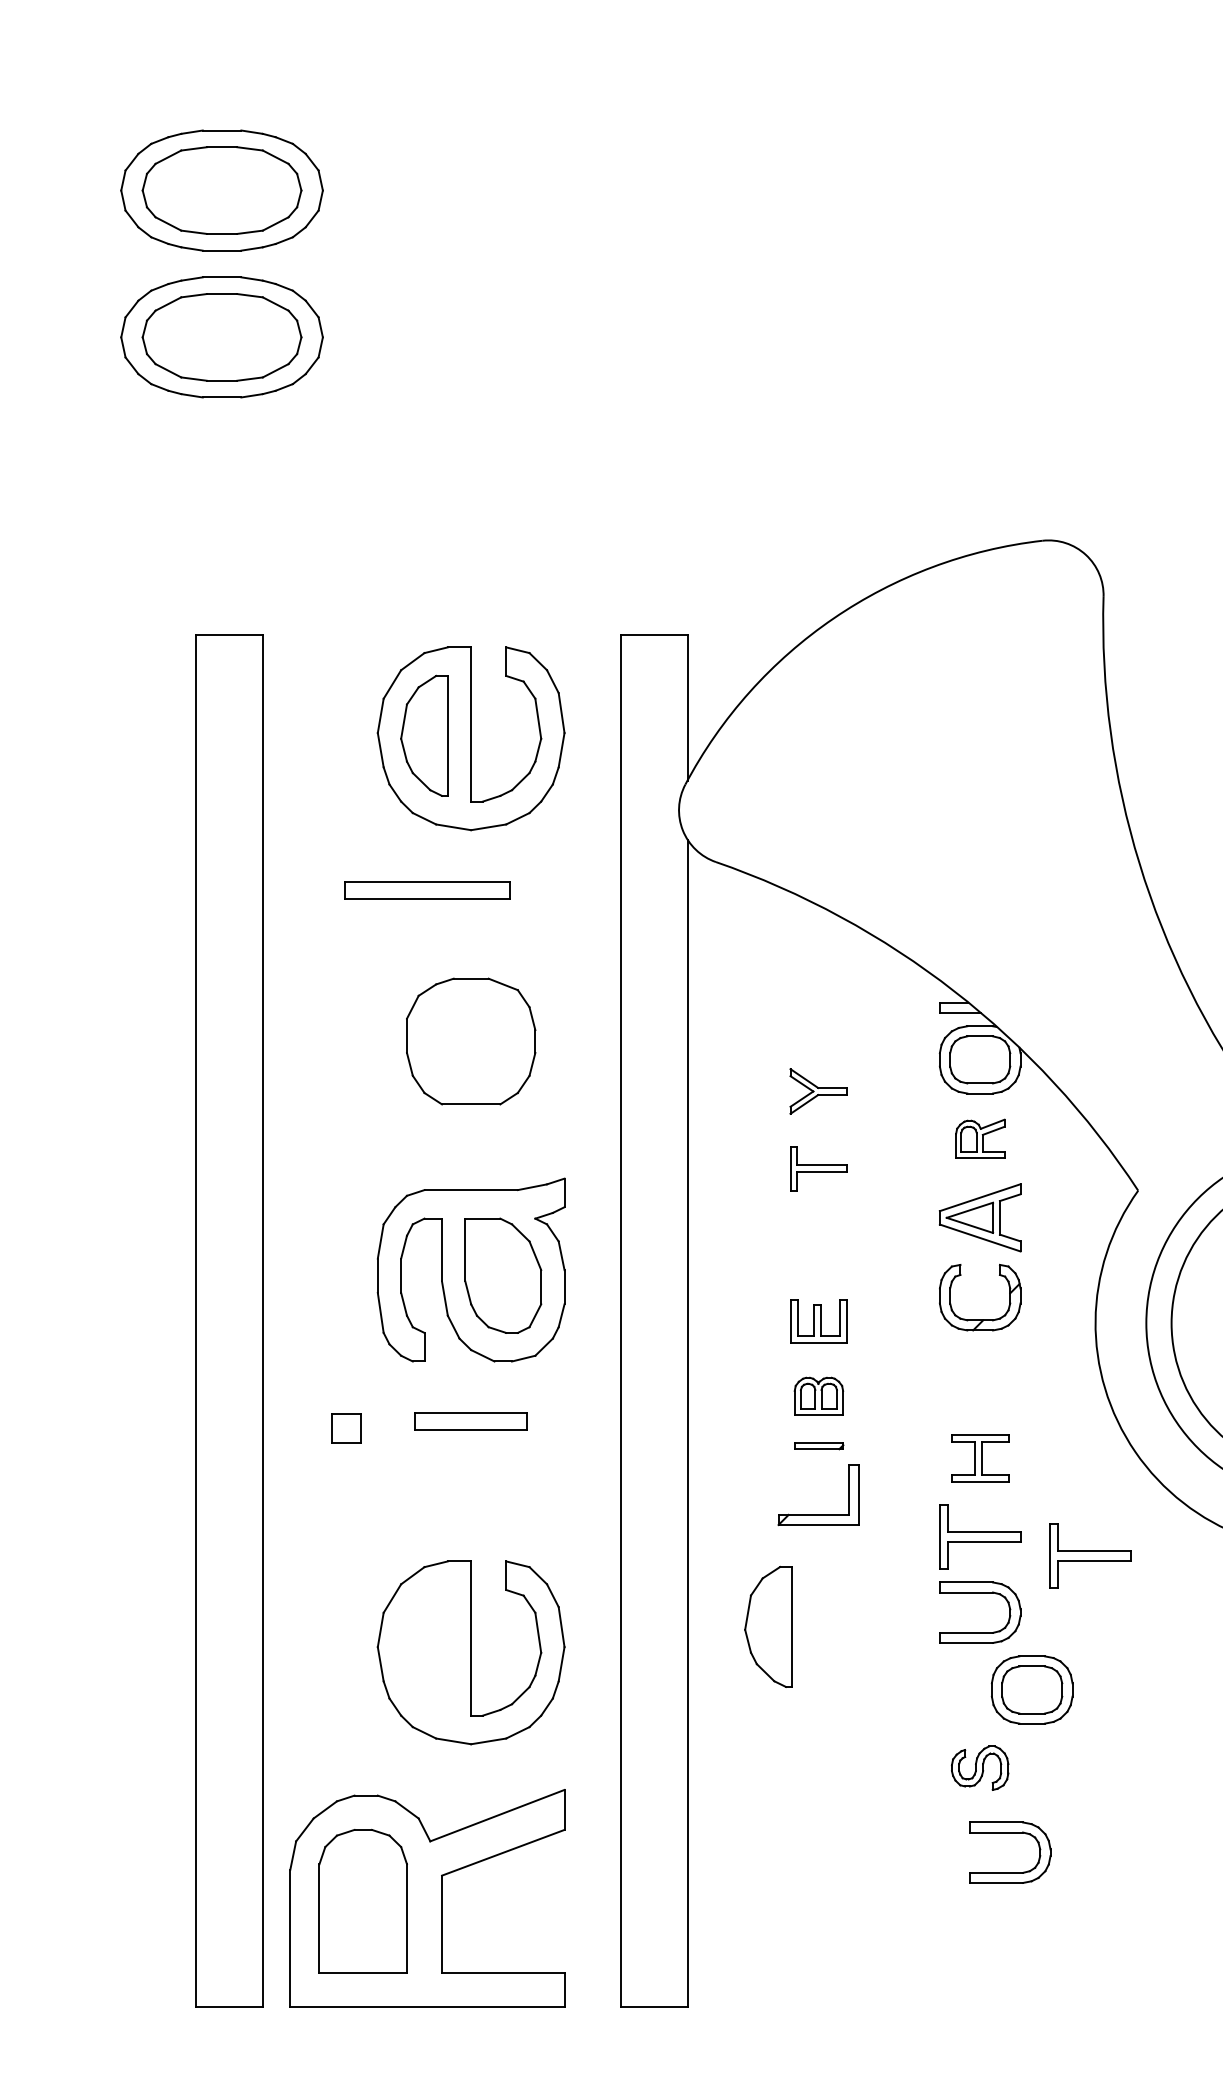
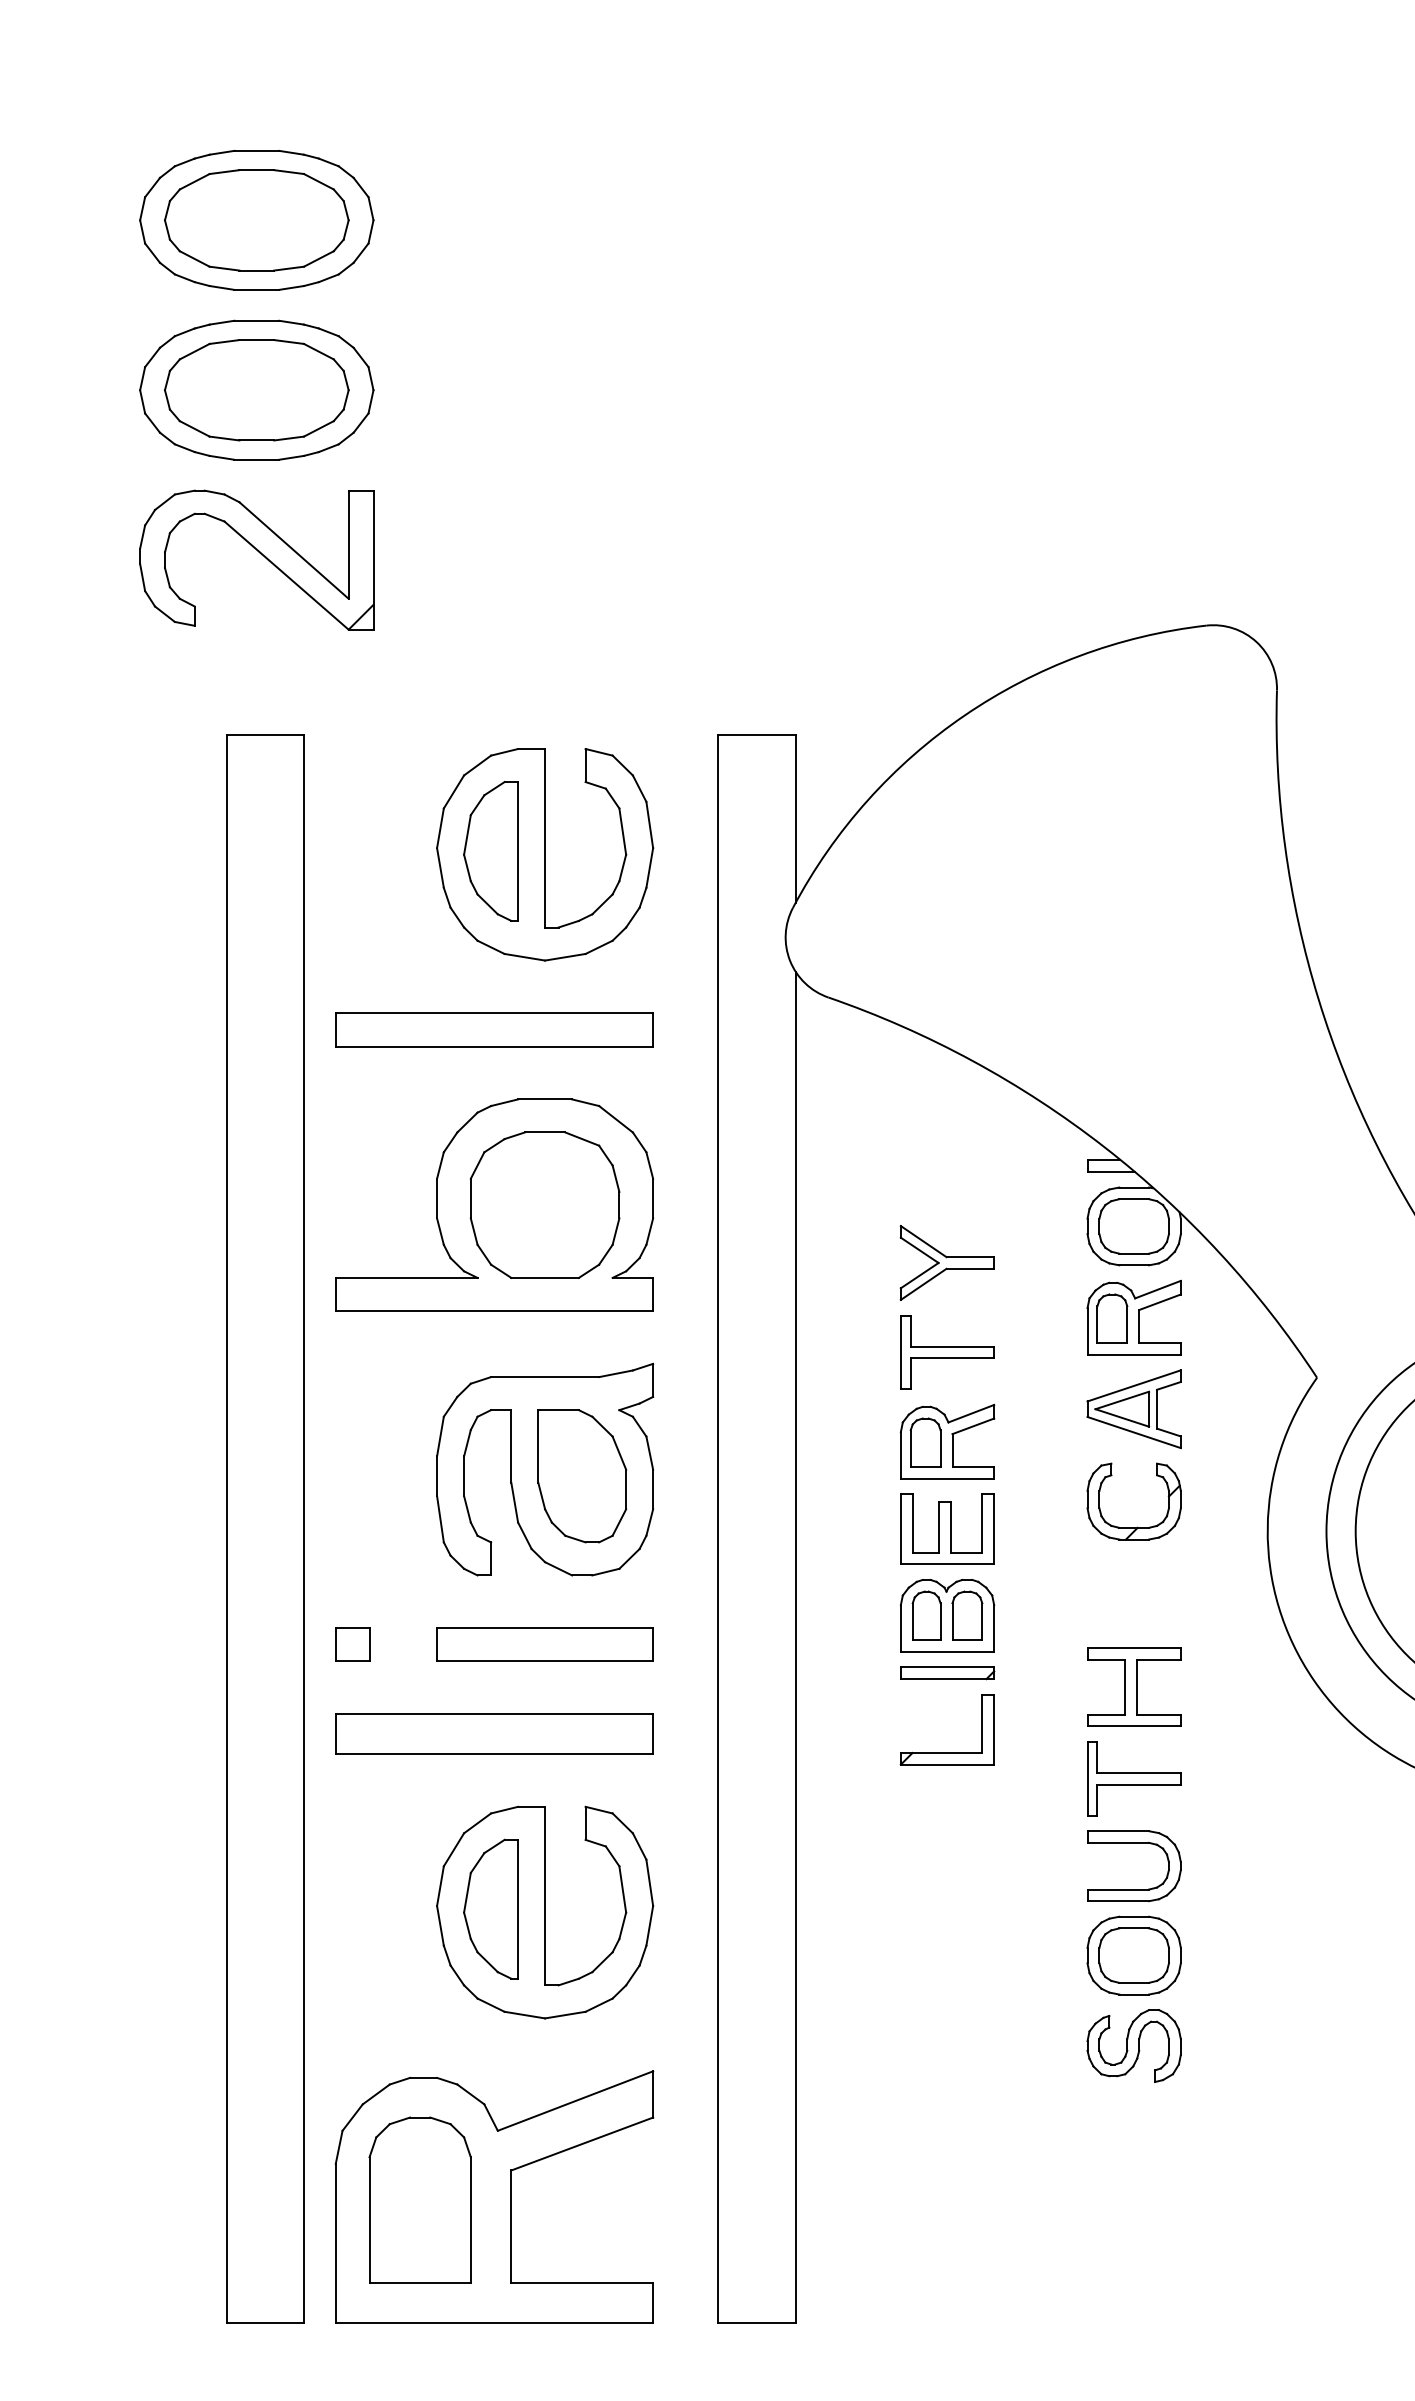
part: (225, 479) -> (260, 554), added
part: (427, 889) -> (494, 1029), size x1.67
part: (427, 1041) -> (494, 1205), added
part: (818, 1091) -> (947, 1262), size x1.43
part: (980, 1138) -> (1134, 1317), size x1.67
part: (818, 1168) -> (947, 1352), size x1.43
part: (818, 1245) -> (947, 1441), added
part: (818, 1321) -> (947, 1529), size x1.43
part: (818, 1396) -> (947, 1615), size x1.67
part: (471, 1421) -> (545, 1644), size x1.67
part: (346, 1428) -> (352, 1644), moved
part: (819, 1446) -> (948, 1673), size x1.67
part: (980, 1458) -> (1134, 1687), size x1.43
part: (427, 1498) -> (494, 1734), added
part: (1090, 1555) -> (1261, 1799), removed
part: (768, 1626) -> (491, 1908), moved
part: (1031, 1689) -> (1133, 1955), moved
part: (979, 1768) -> (1133, 2046), size x1.43
part: (1010, 1833) -> (1169, 2121), removed

